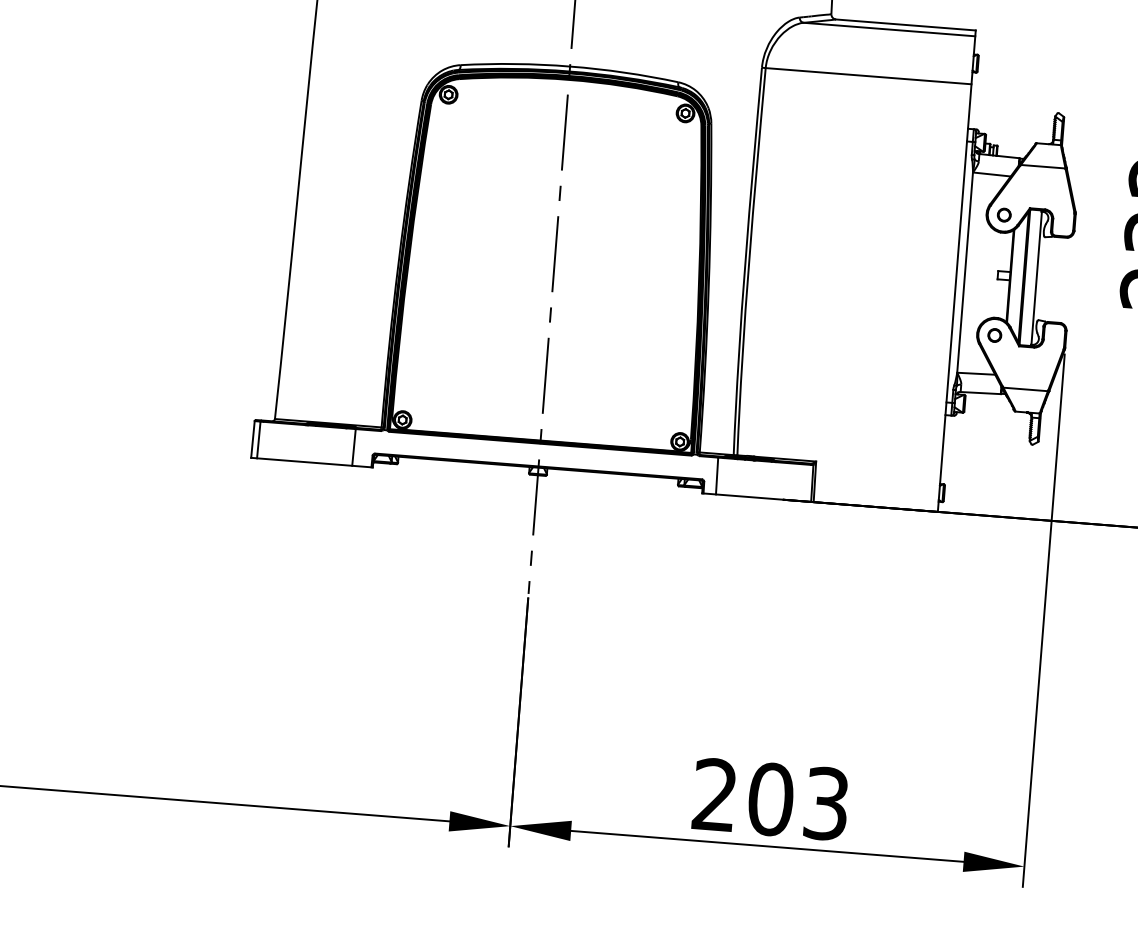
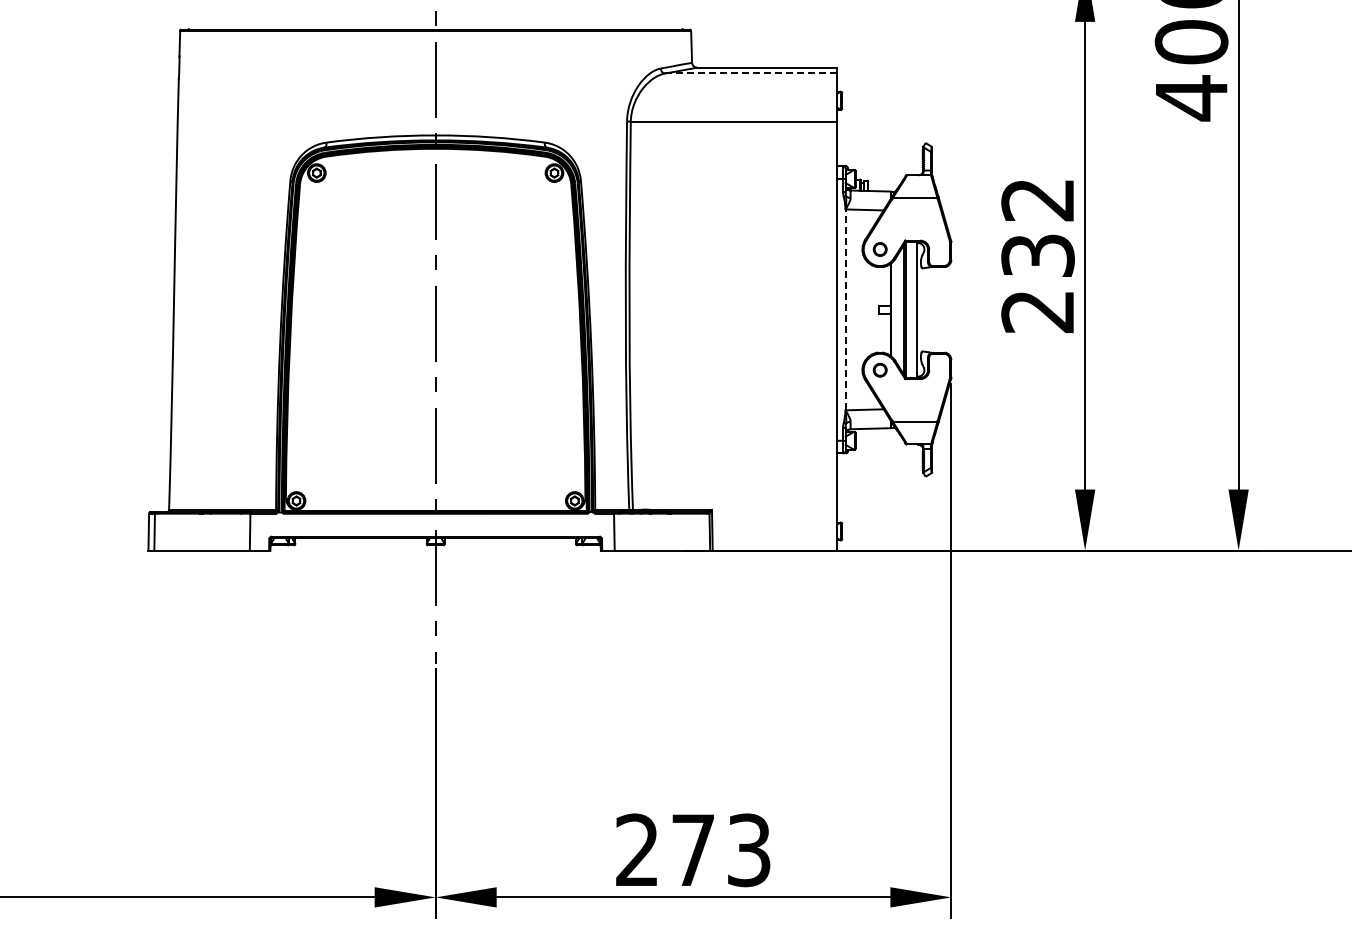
line: (888, 29) -> (750, 73), solid -> dashed
line: (964, 272) -> (845, 309), solid -> dashed
text: (771, 799) -> (693, 850), 203 -> 273

